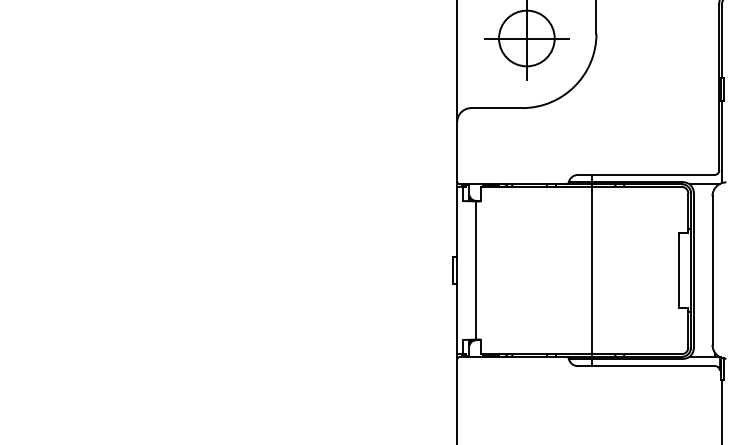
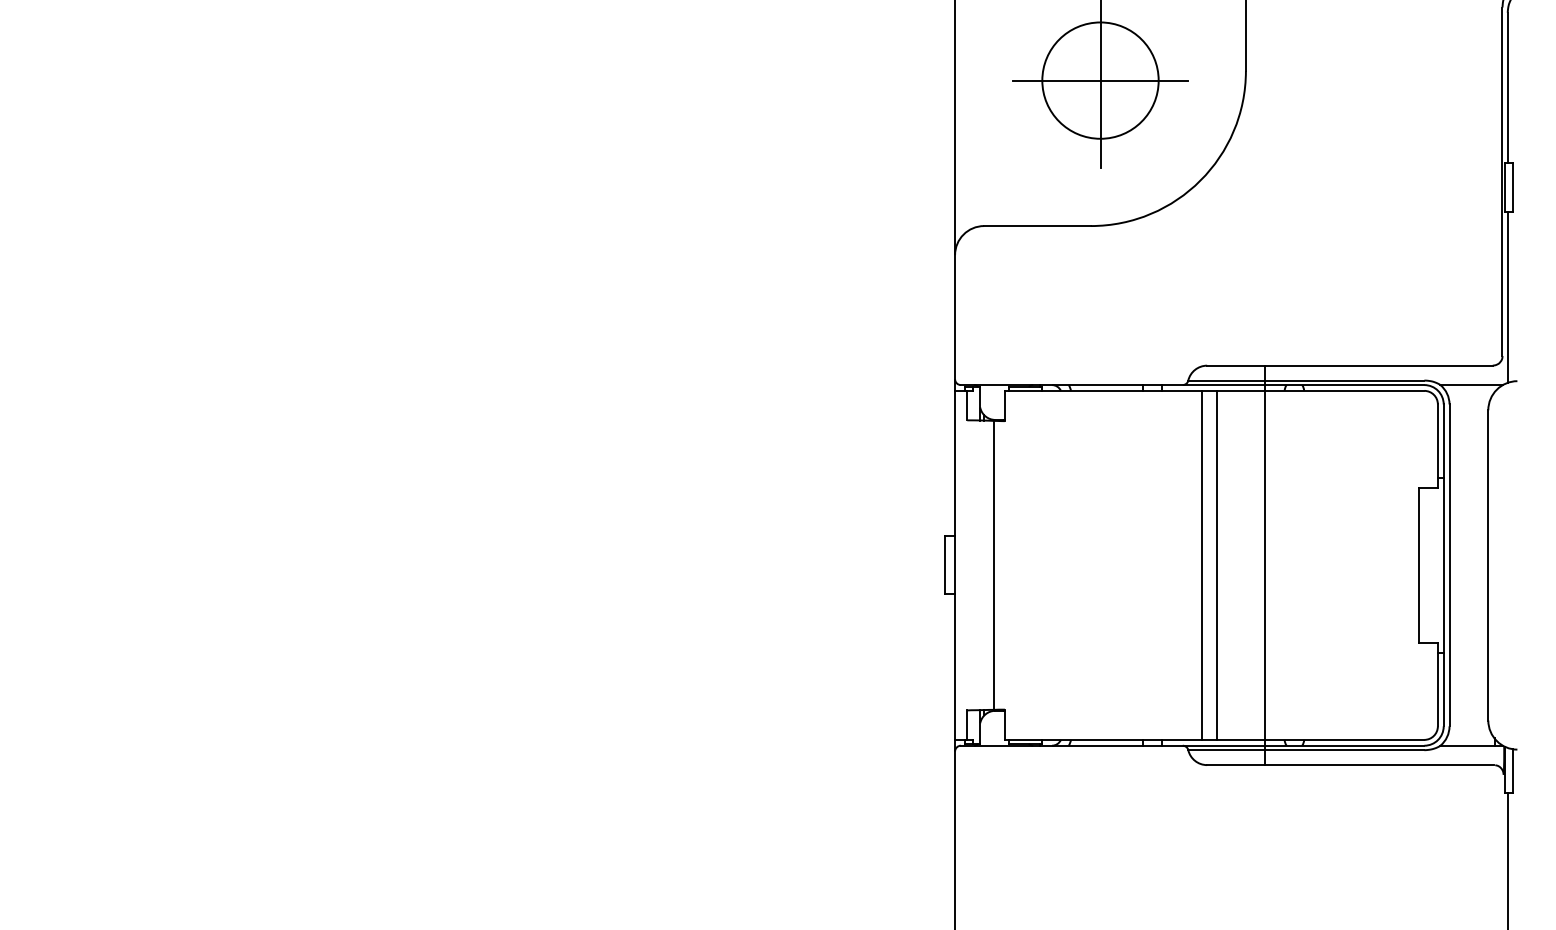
line: (575, 270) -> (1202, 565), added
line: (582, 270) -> (1216, 565), added
line: (591, 270) -> (1264, 565), moved

